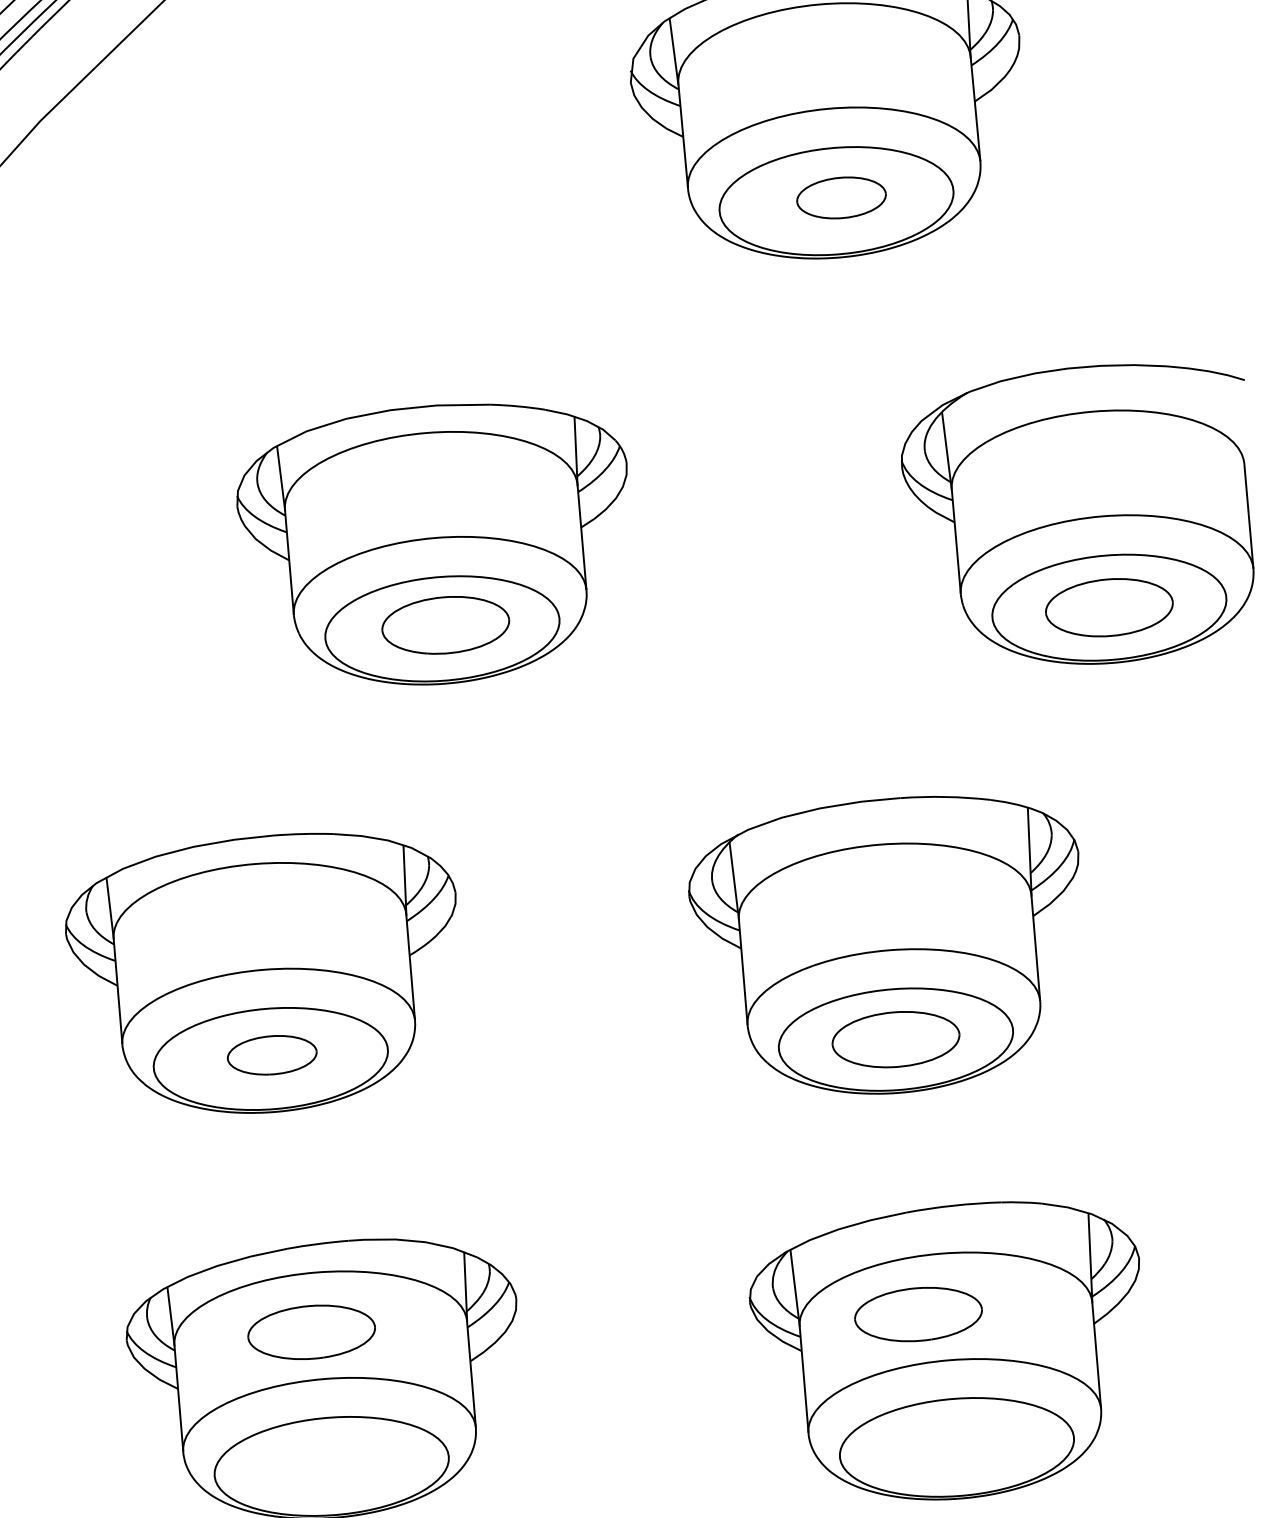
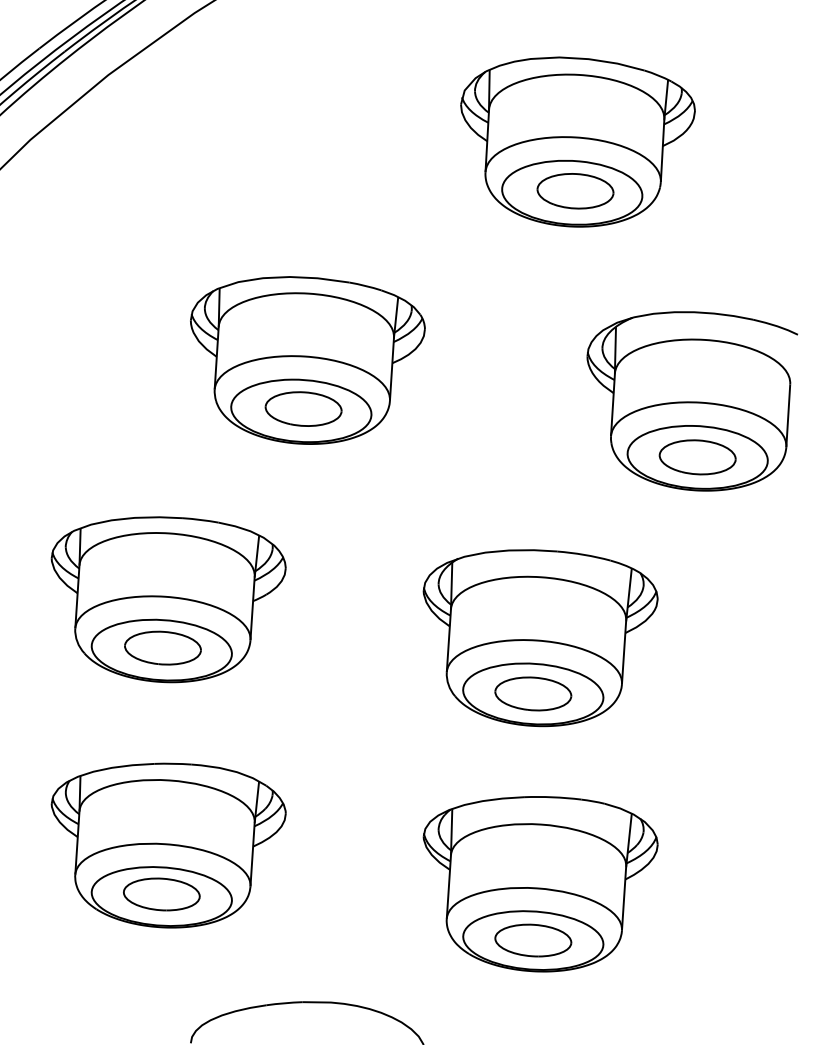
part: (841, 198) -> (575, 191), size x1.43
part: (271, 1054) -> (162, 647), size x1.43
part: (918, 1314) -> (533, 940), moved
part: (311, 1332) -> (161, 894), moved

